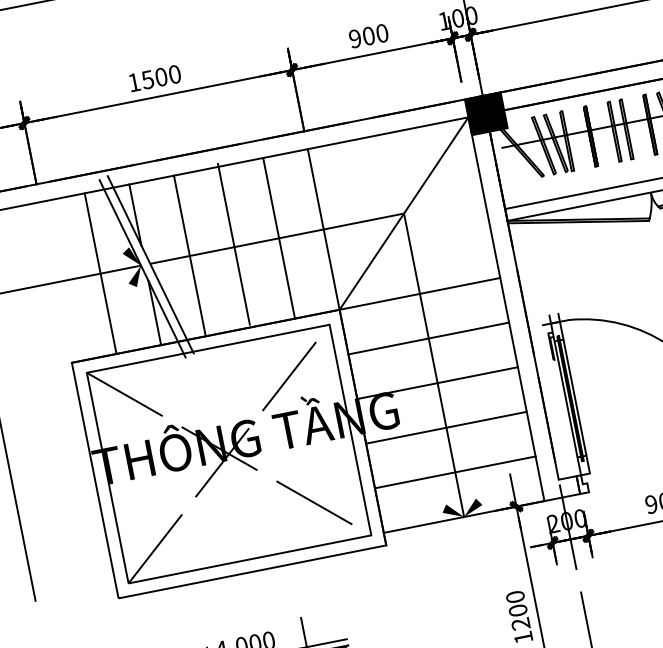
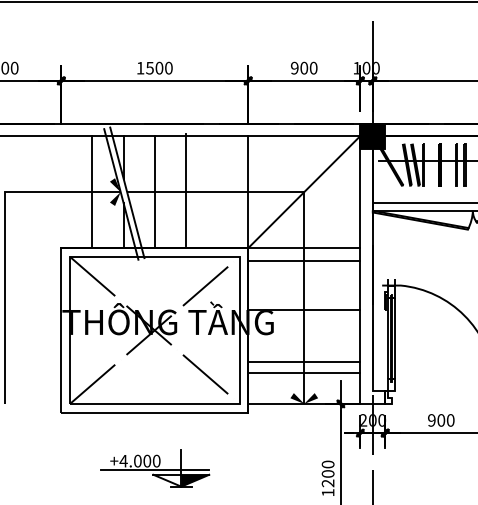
line: (279, 238) -> (217, 192), removed
line: (429, 338) -> (304, 261), moved
line: (446, 427) -> (304, 361), moved

